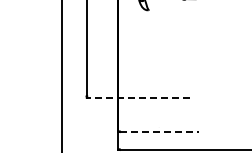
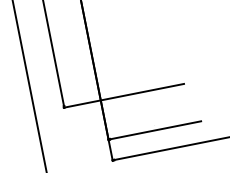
line: (137, 97) -> (122, 95), dashed -> solid
line: (159, 131) -> (155, 130), dashed -> solid

